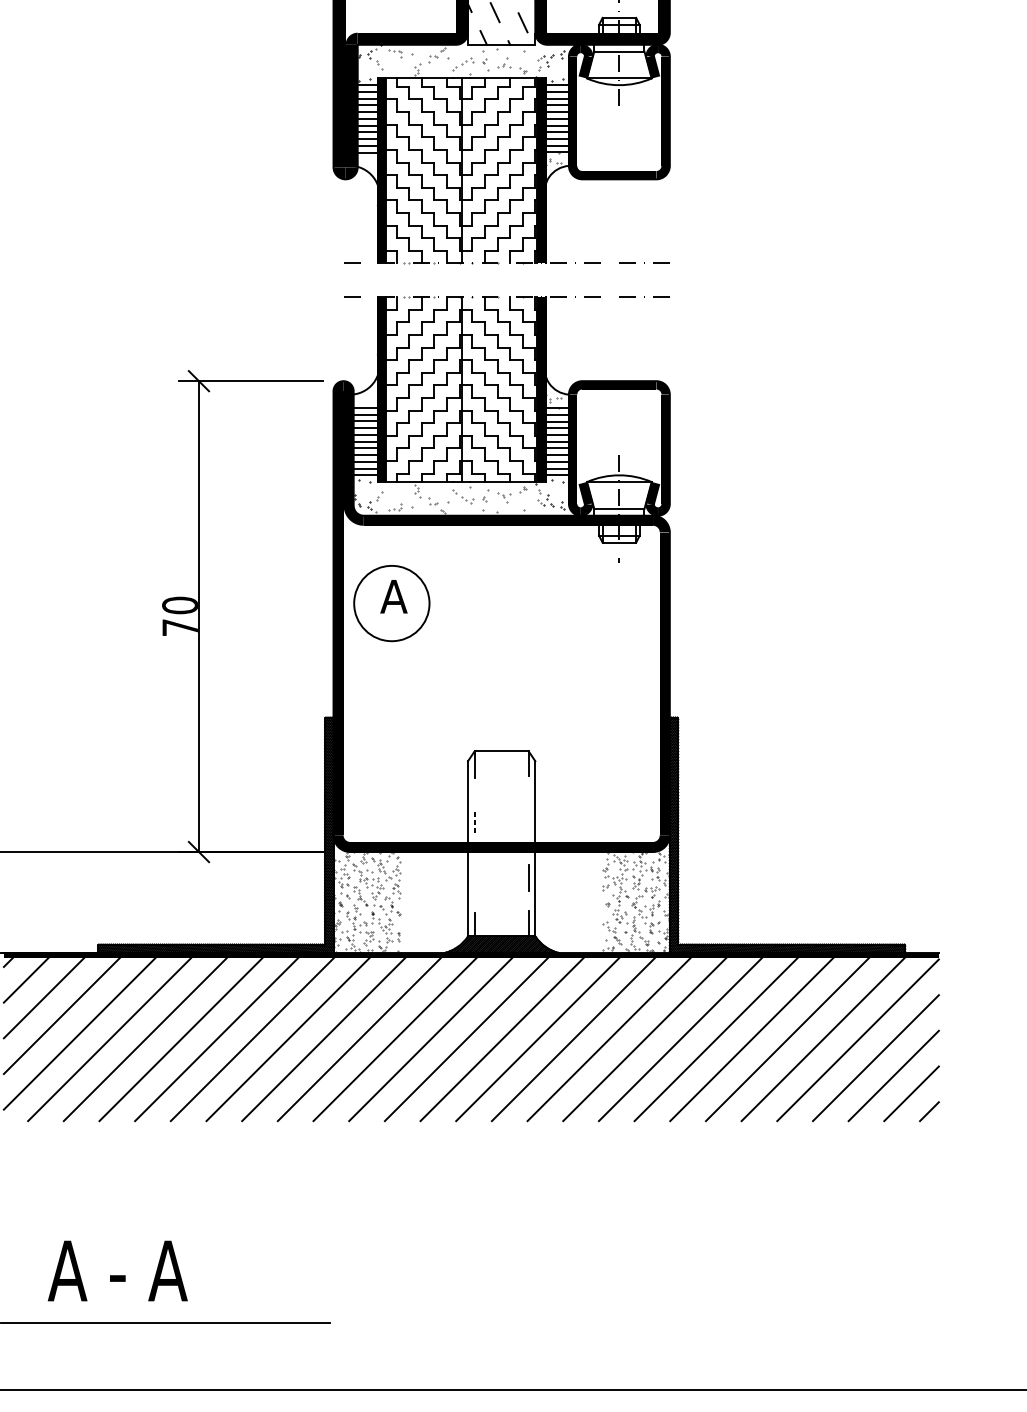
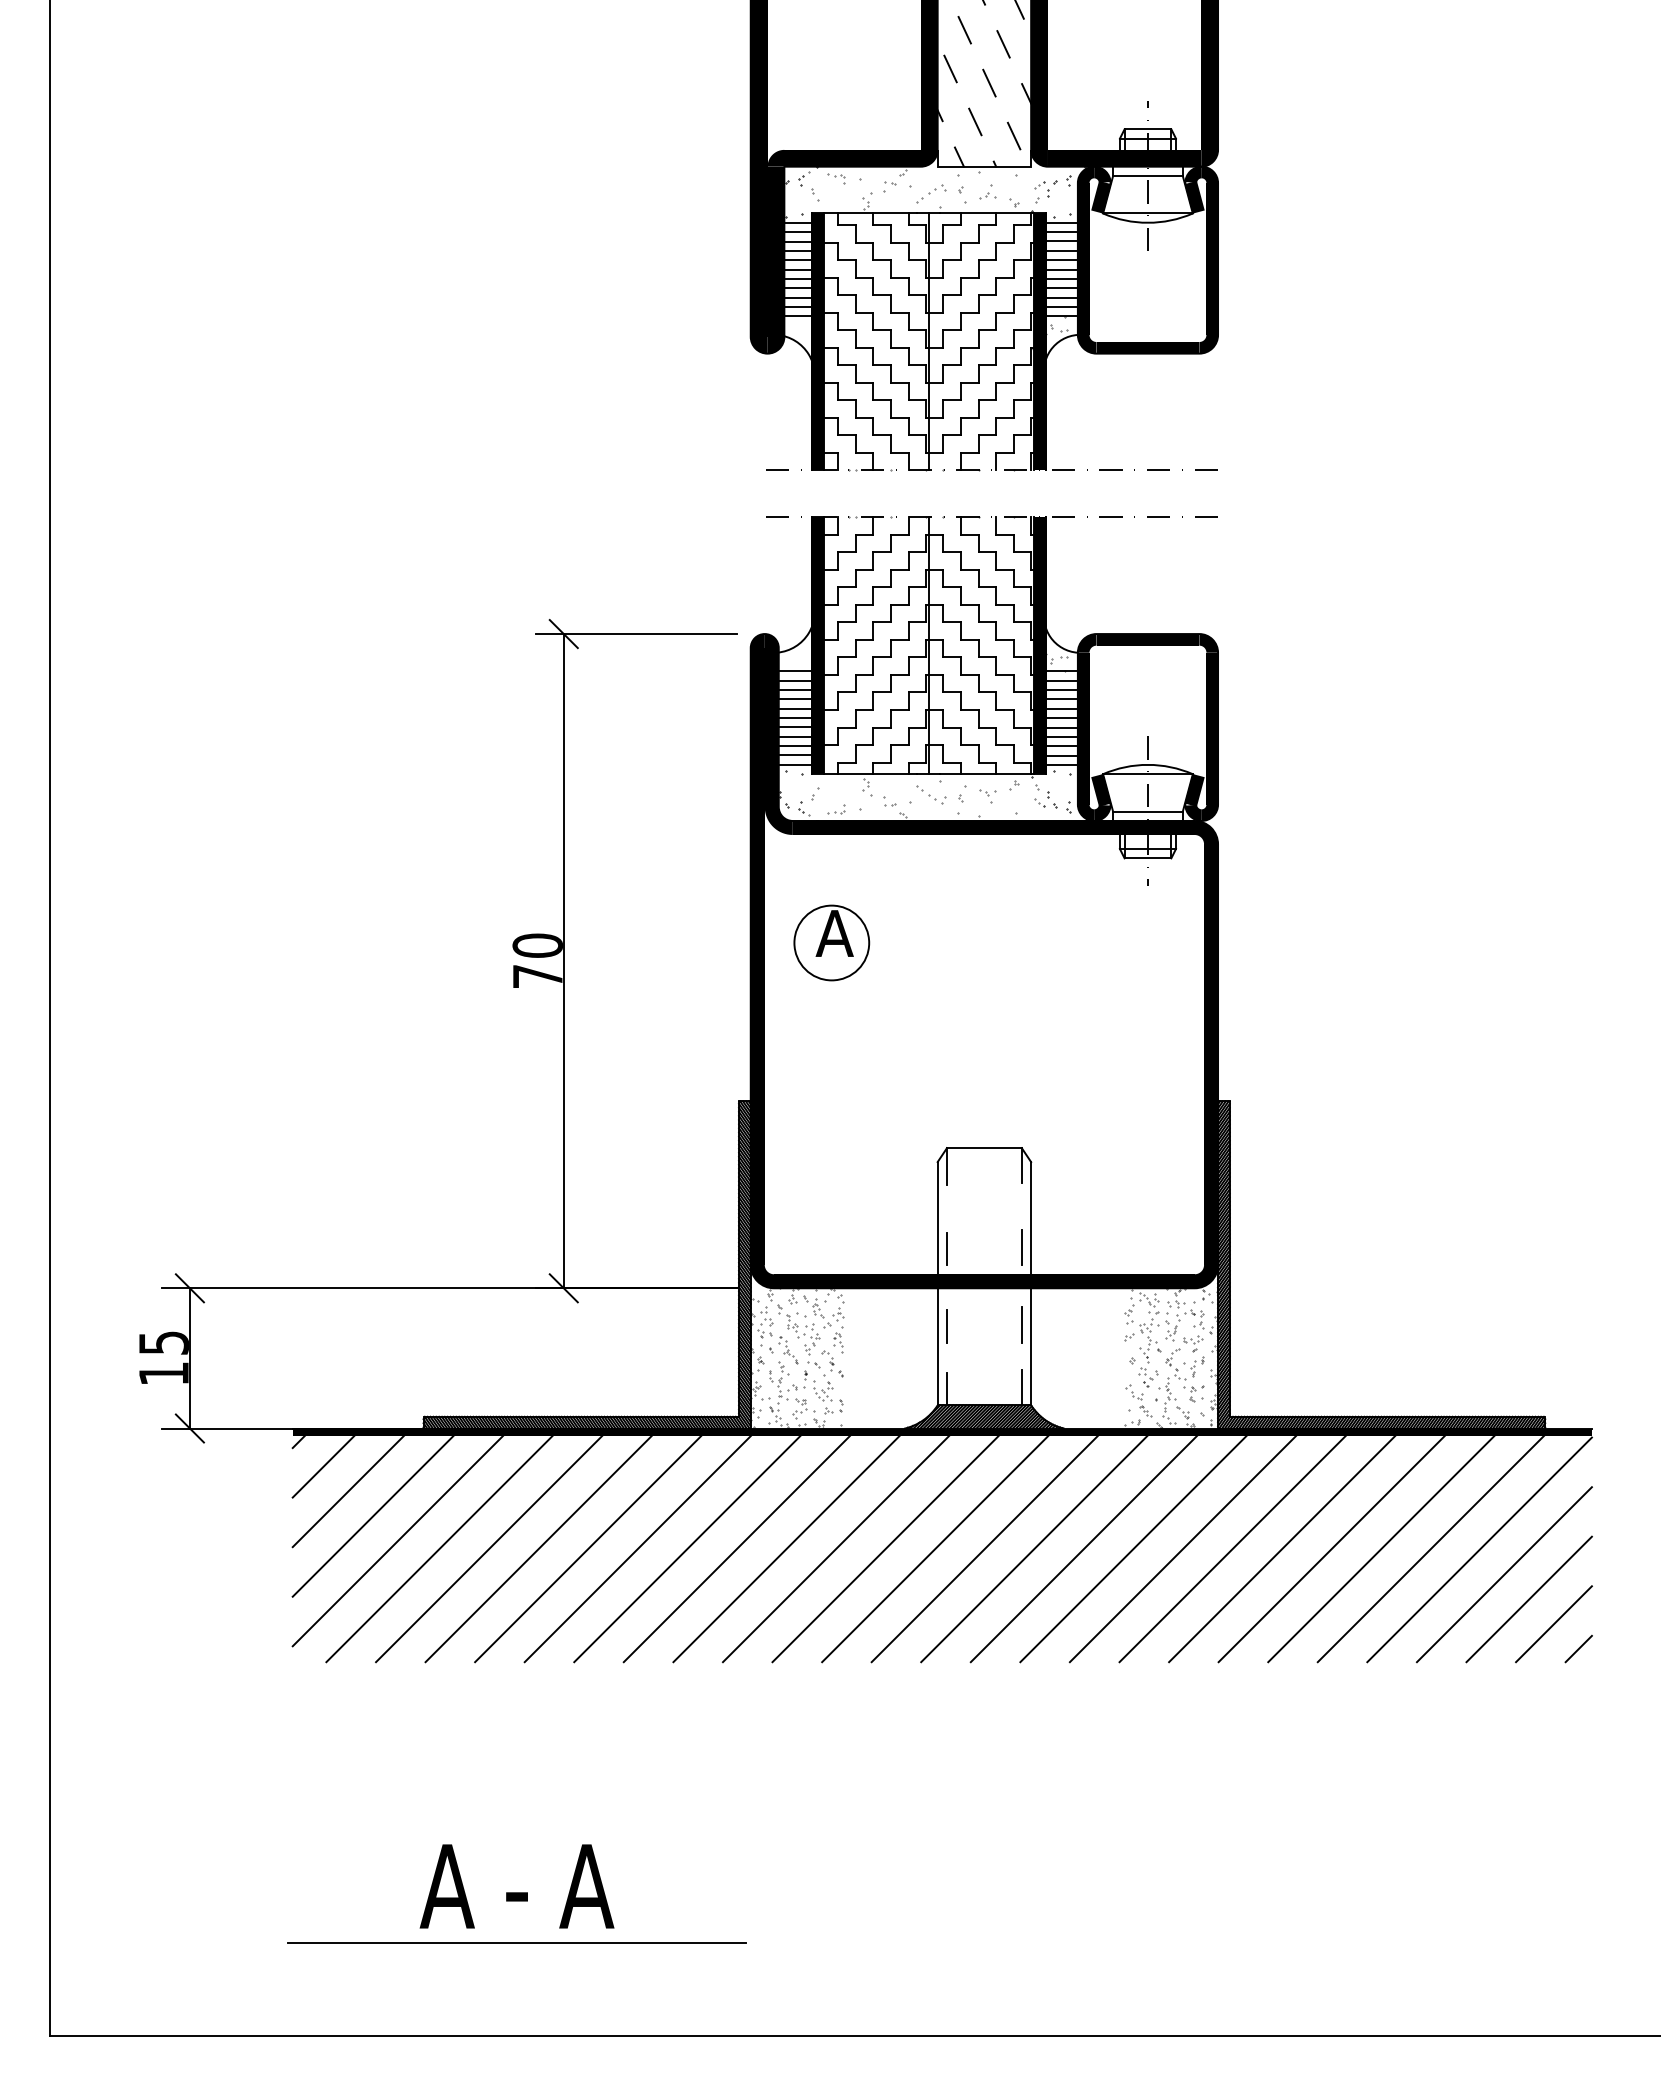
circle: (391, 603) -> (831, 942), size x0.71
line: (528, 822) -> (1021, 1247), added
line: (475, 824) -> (947, 1249), dashed -> solid
line: (475, 878) -> (947, 1325), added
text: (117, 1271) -> (516, 1886), moved

